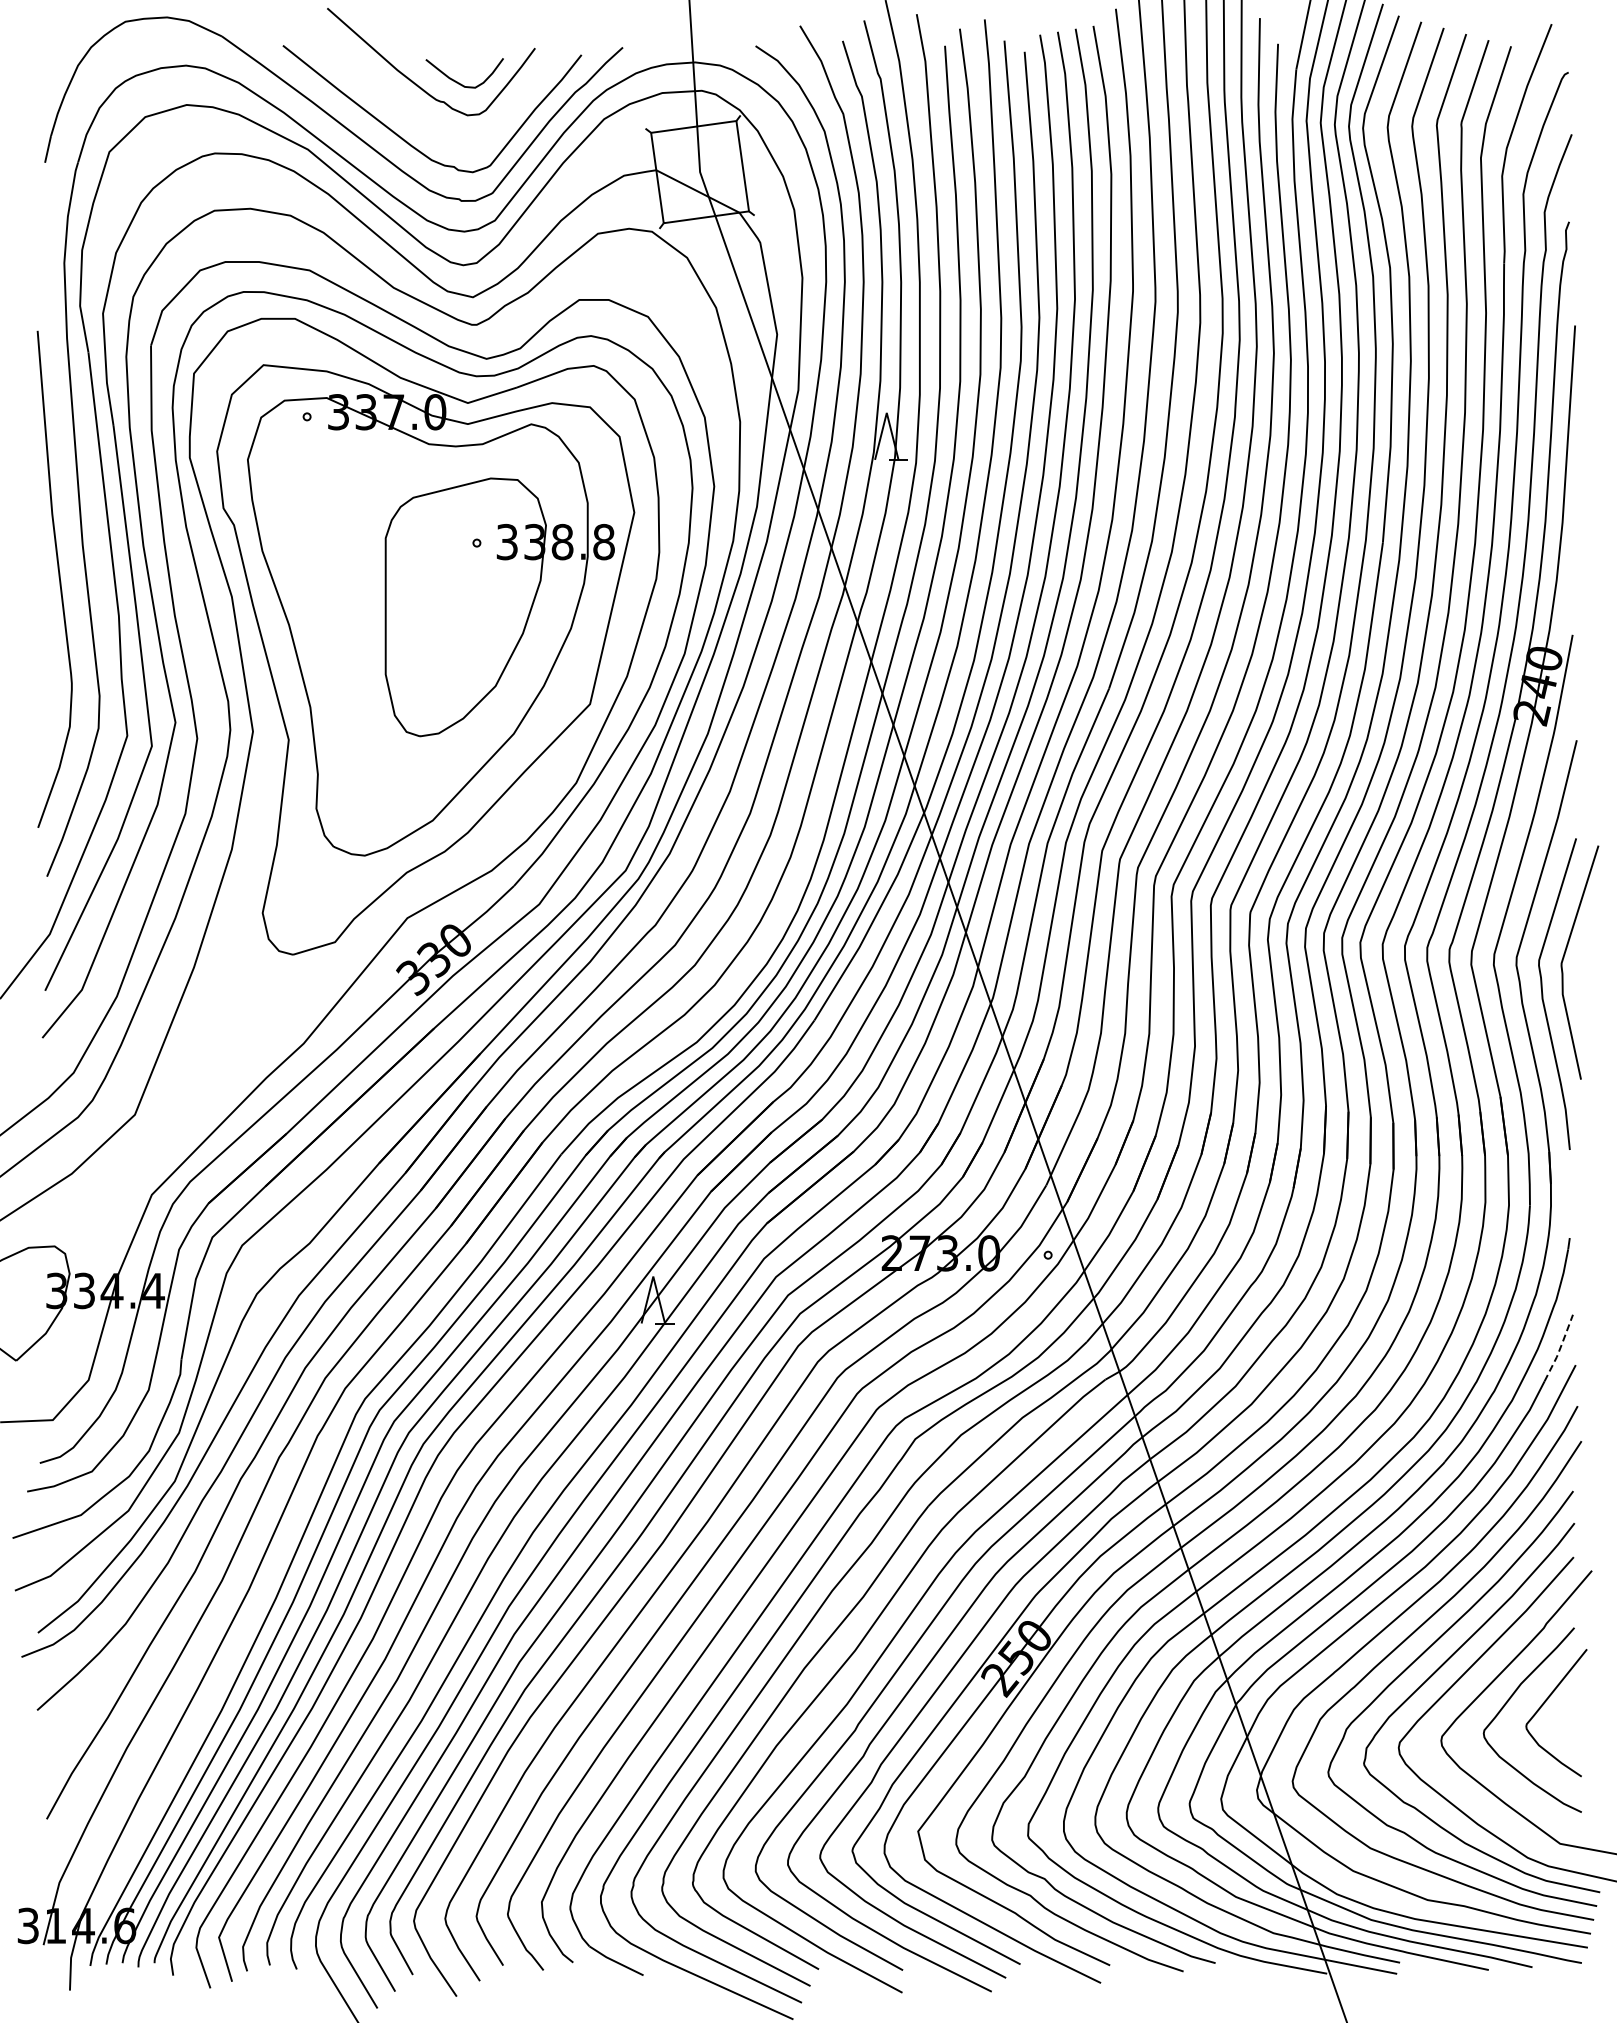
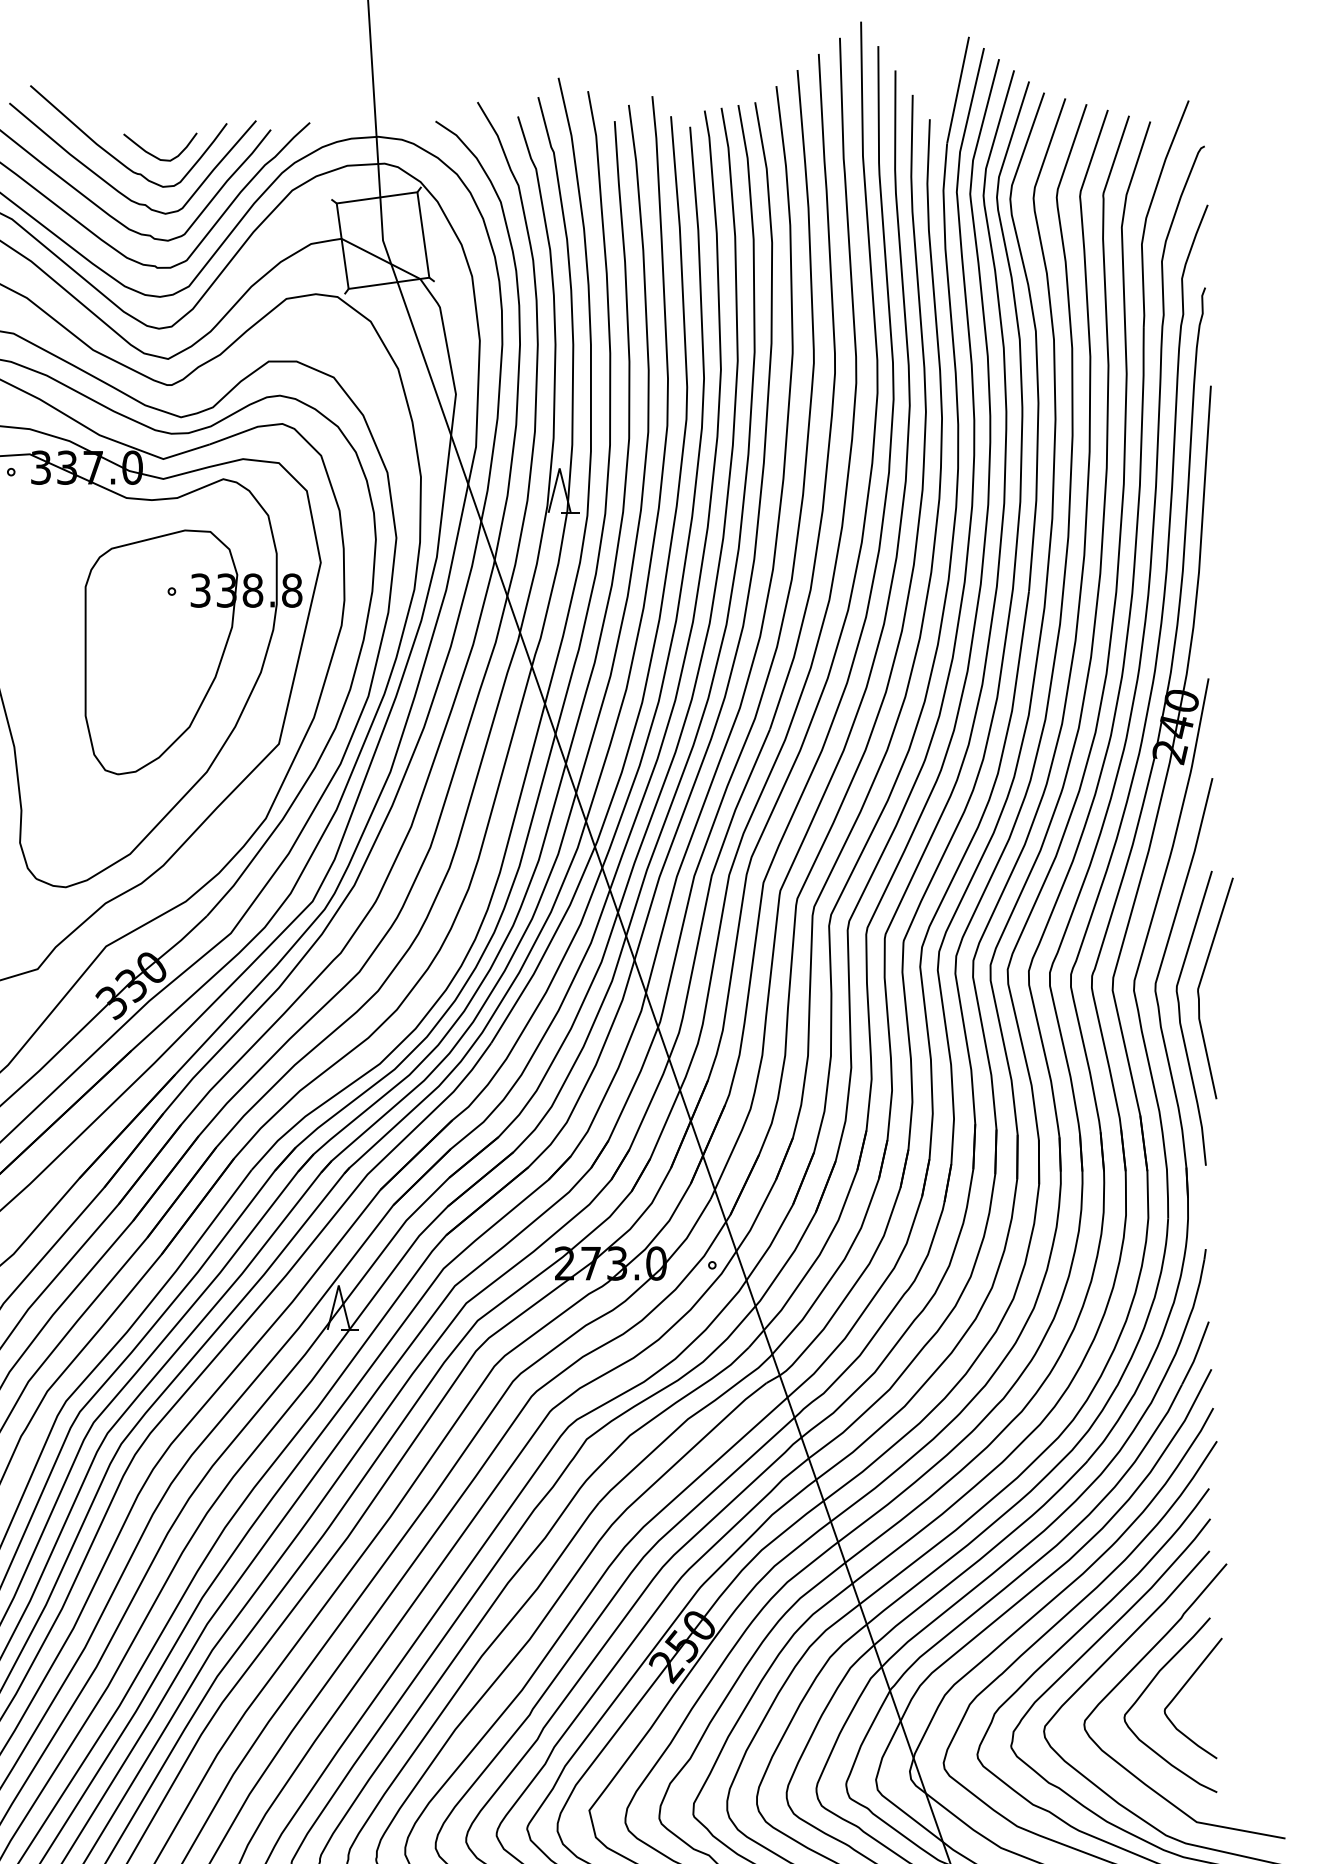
curve: (413, 113) -> (111, 185), added
line: (1559, 1349) -> (1196, 1354), dashed -> solid

